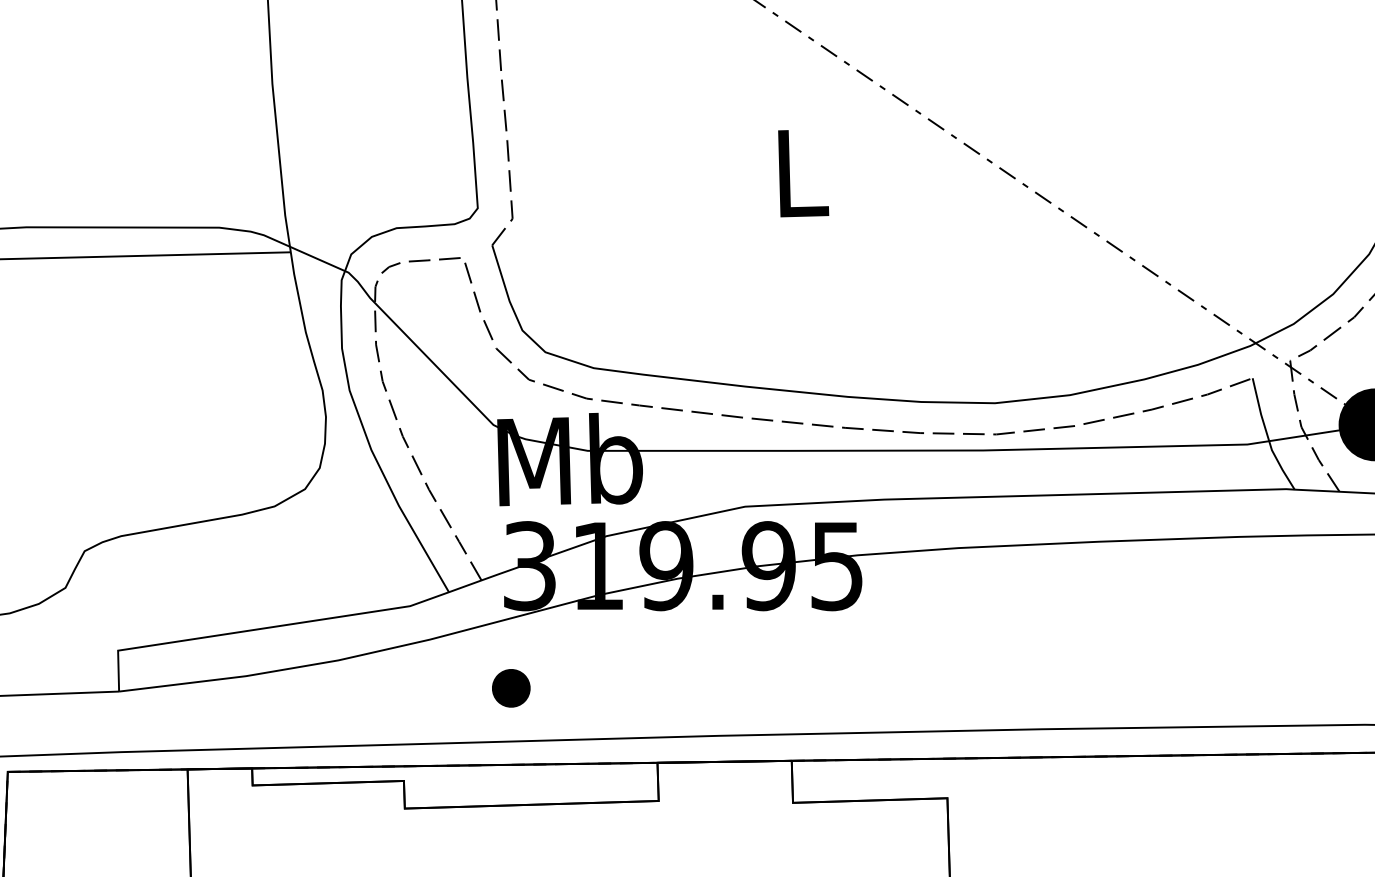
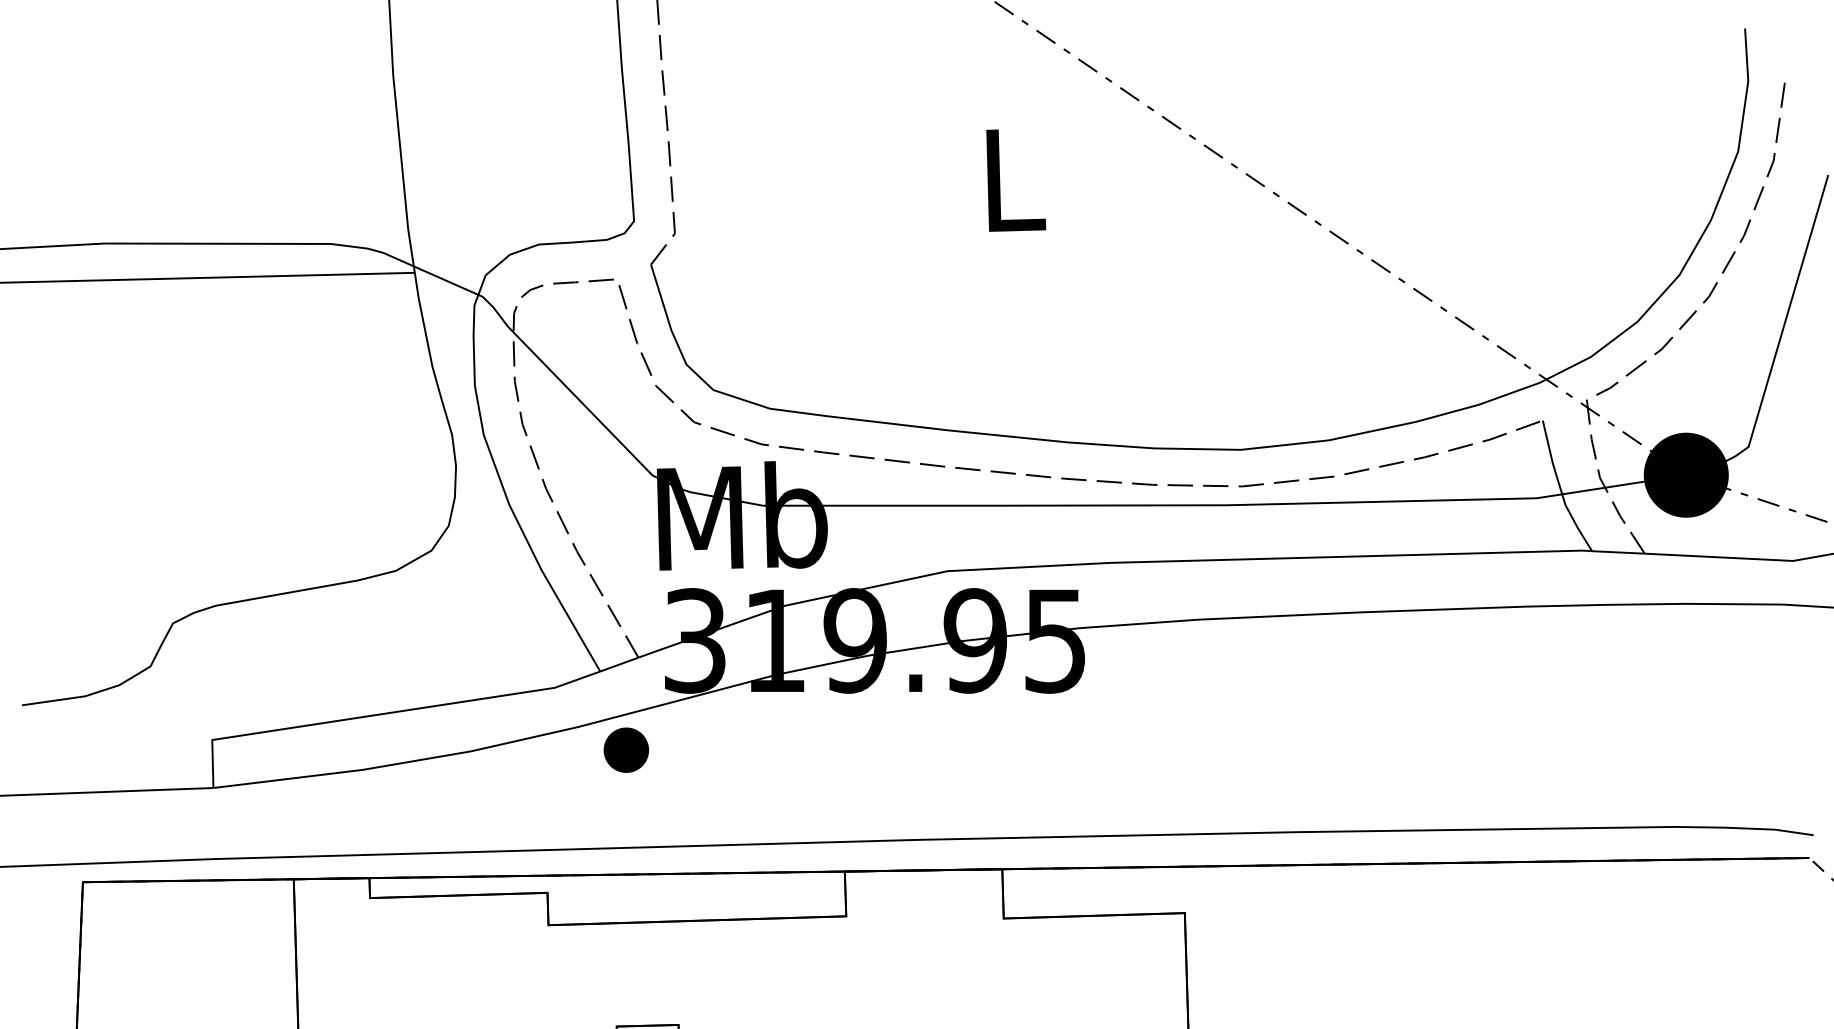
part: (510, 687) -> (625, 749), moved

